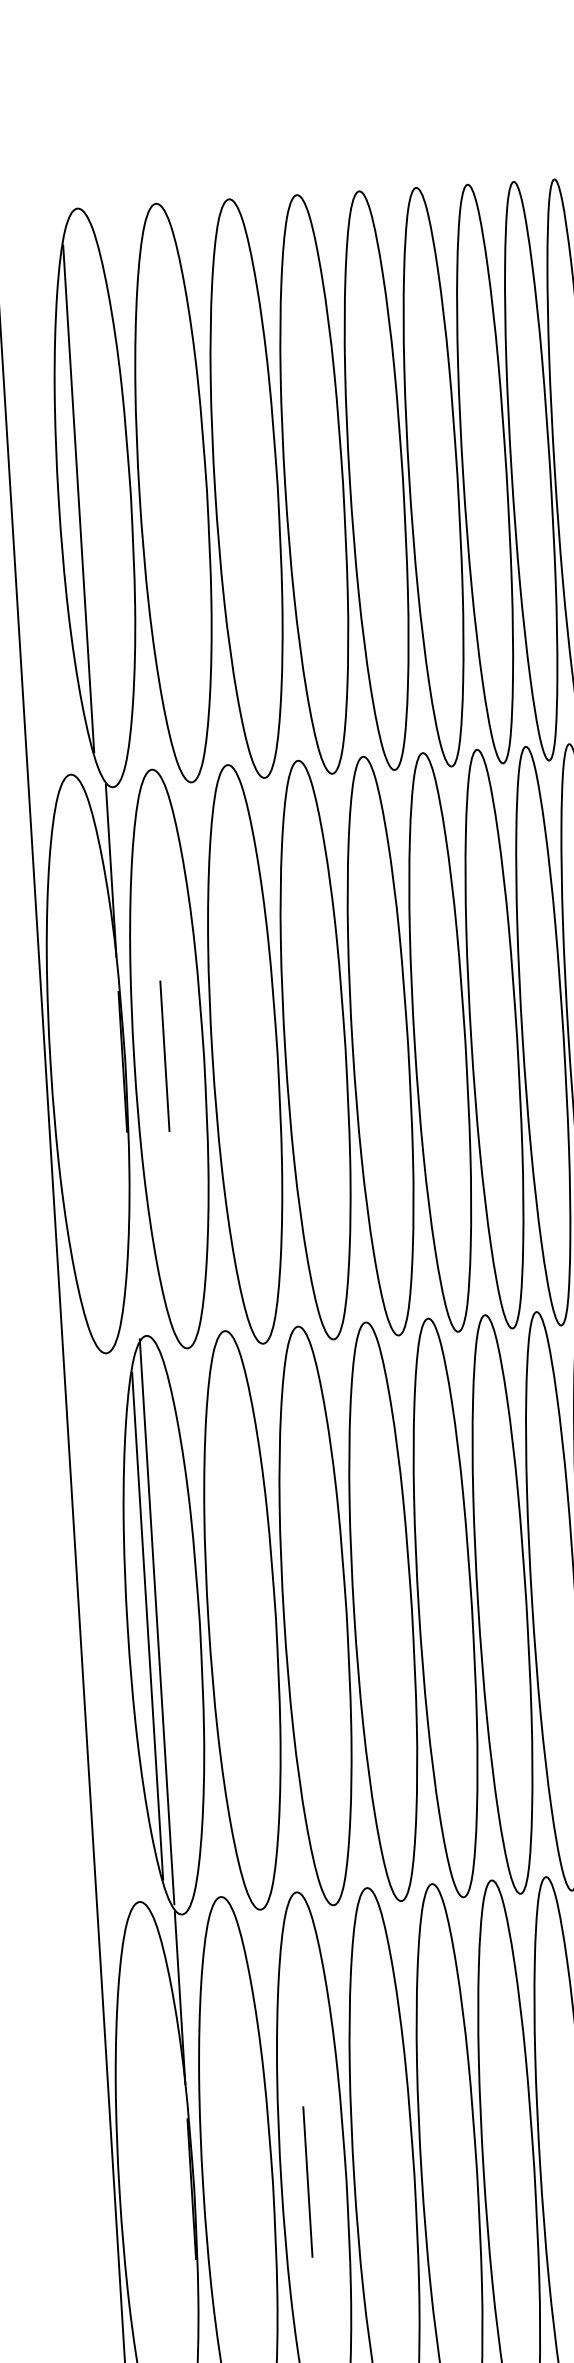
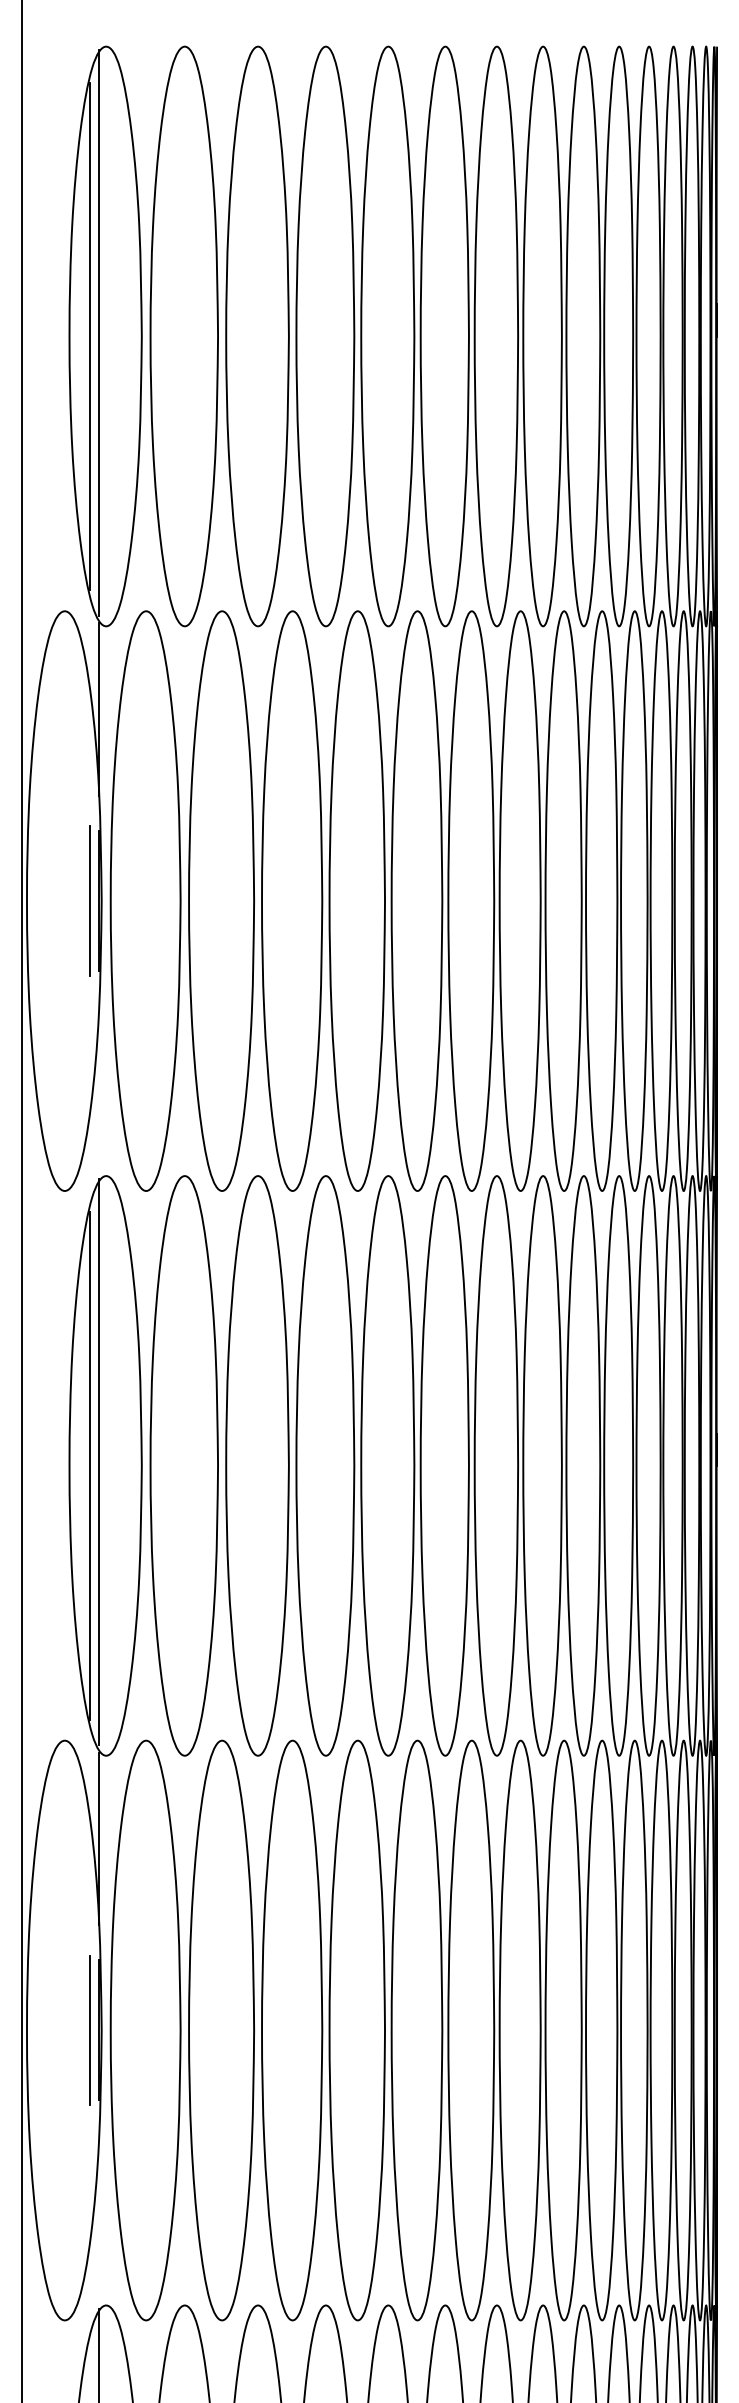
line: (88, 494) -> (99, 332), added
line: (164, 1055) -> (89, 900), moved
line: (307, 2182) -> (89, 2030), moved

